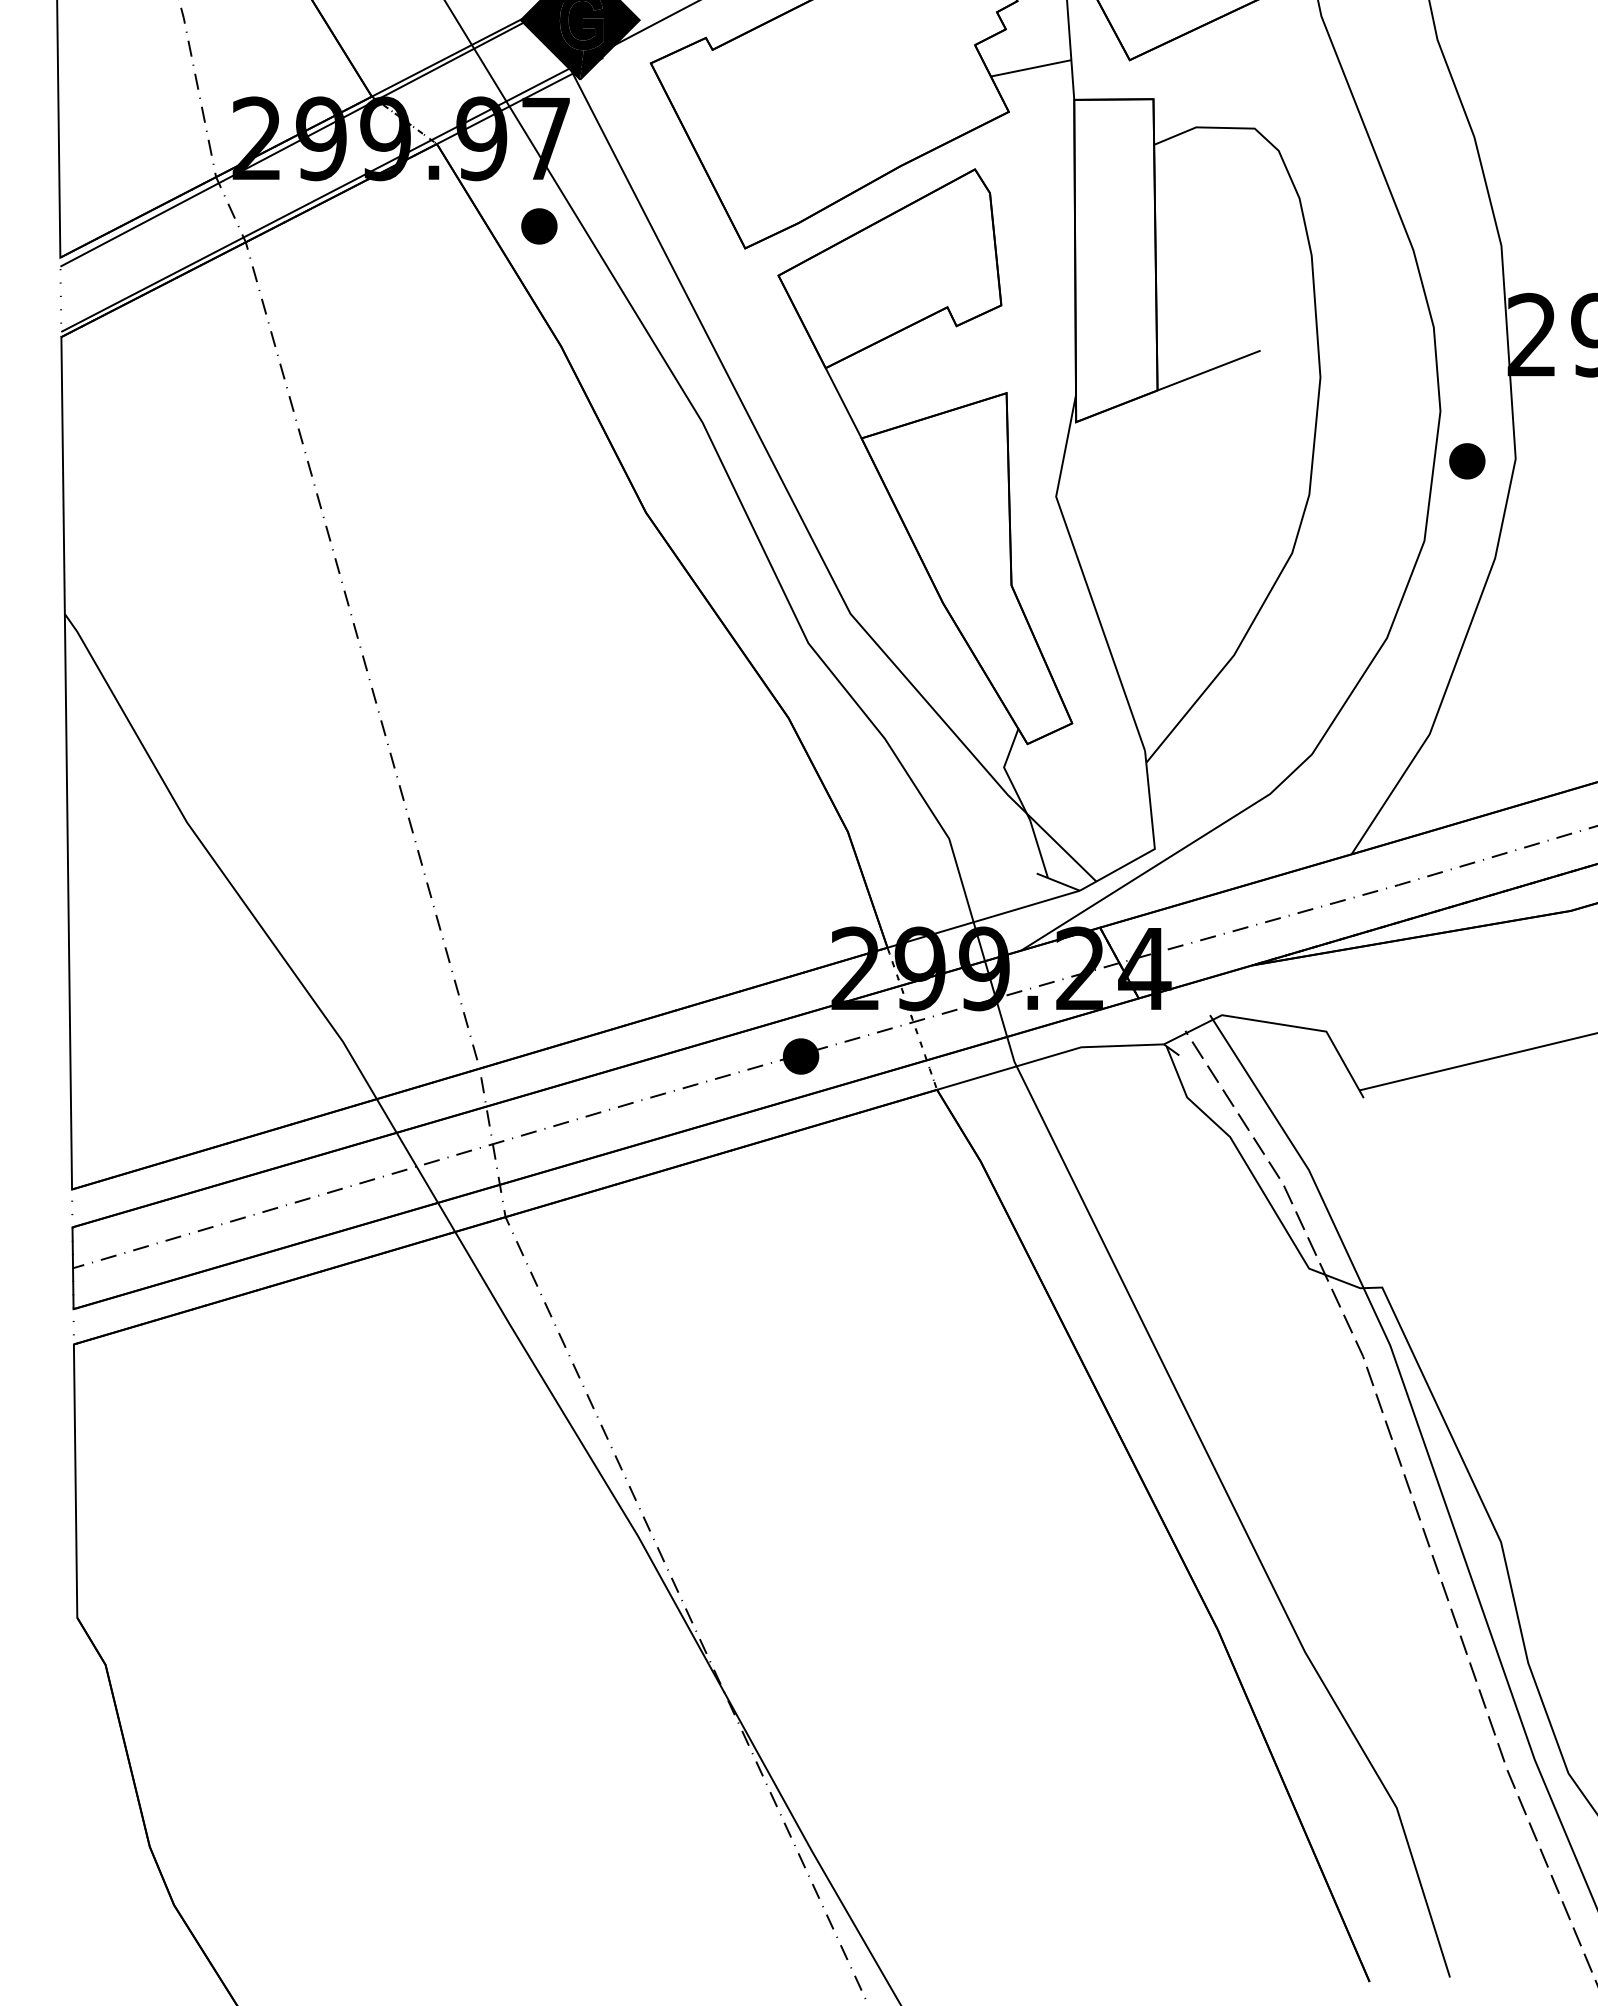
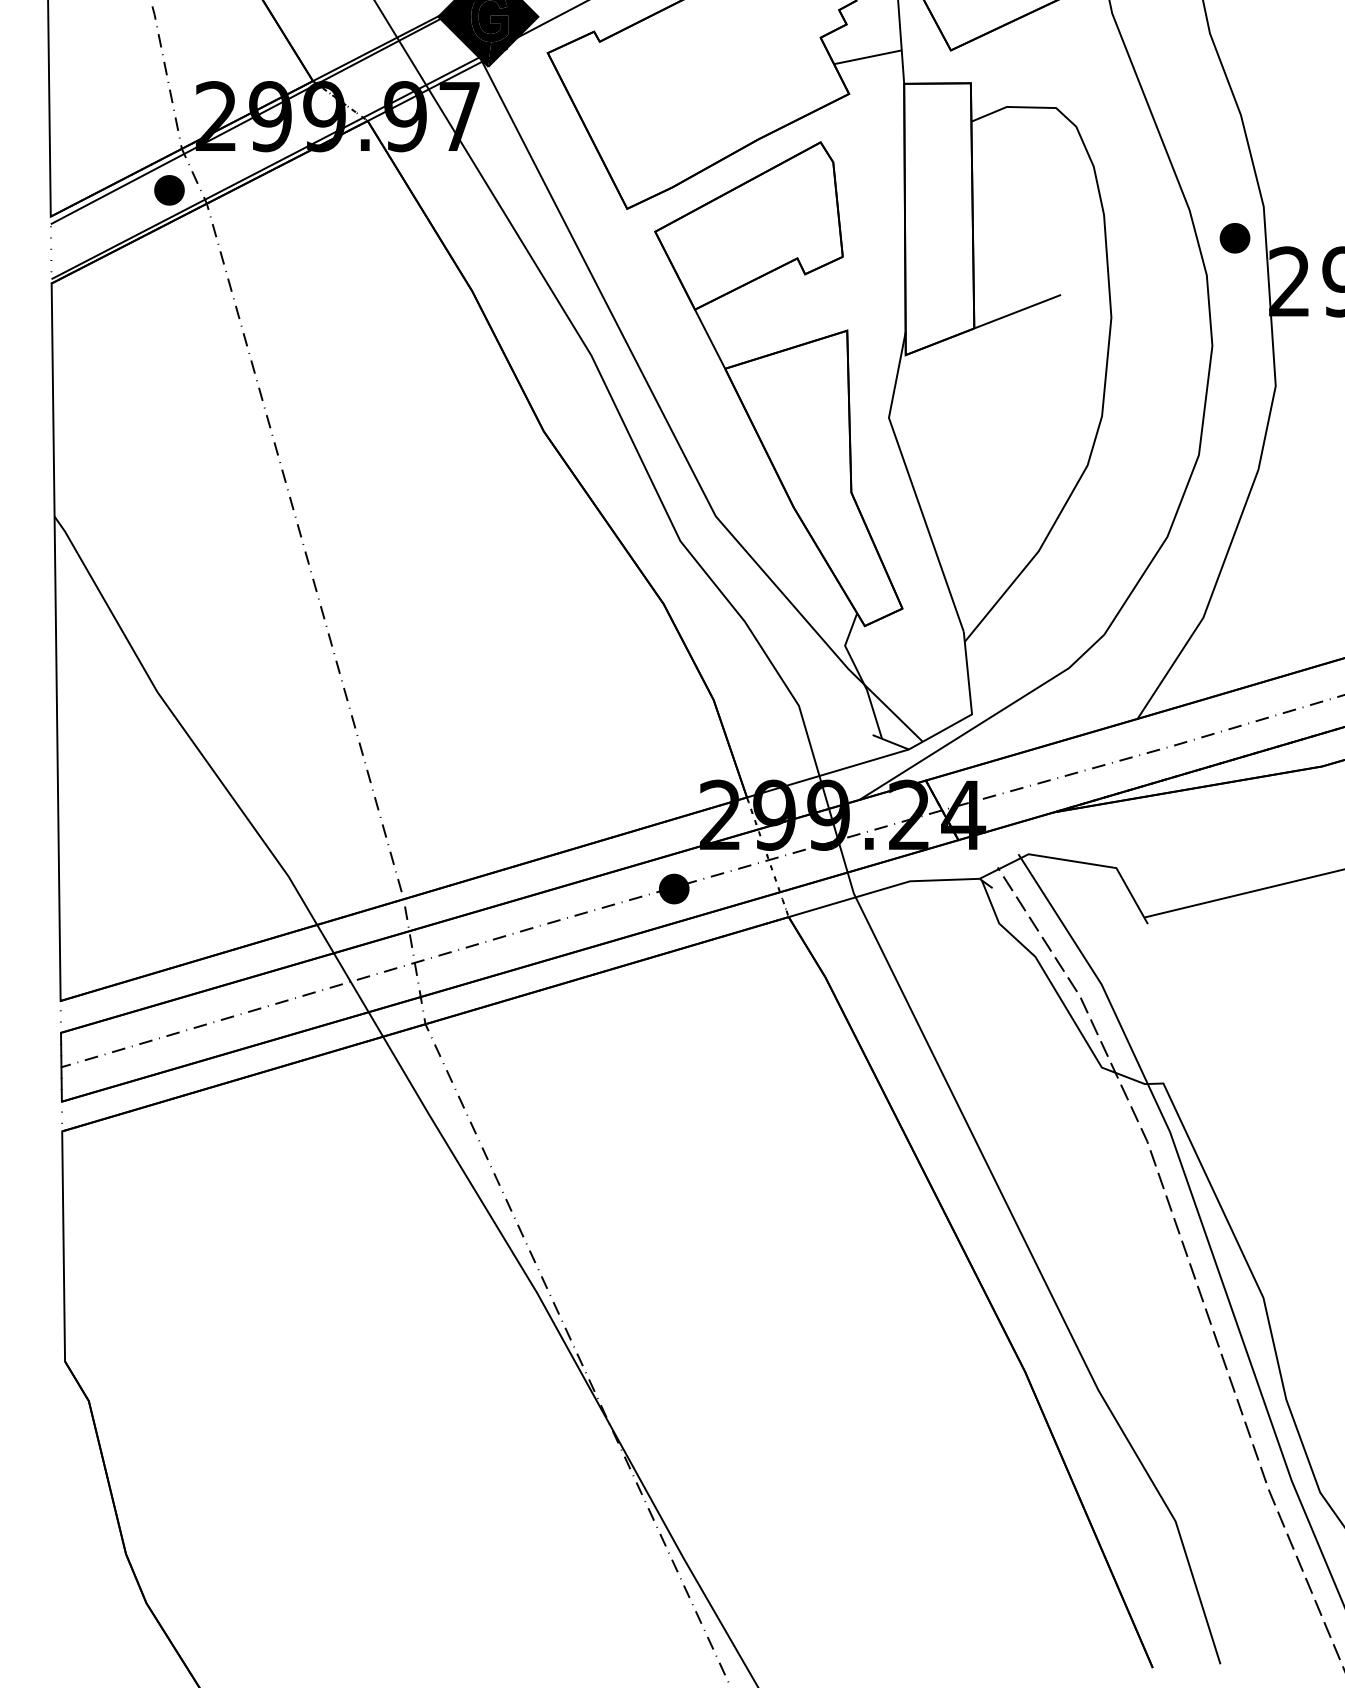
part: (539, 226) -> (169, 190), moved
part: (1467, 461) -> (1235, 238), moved

